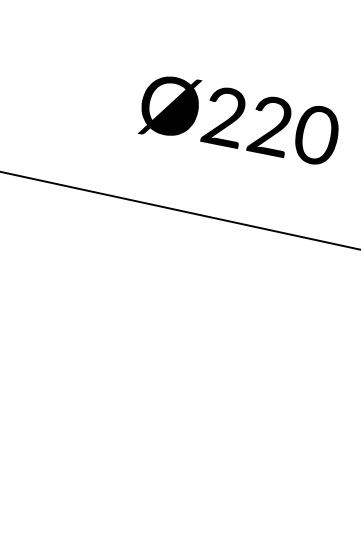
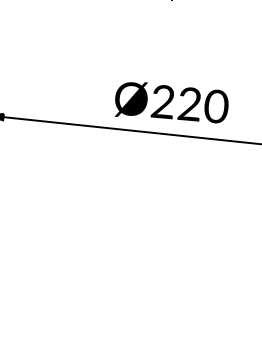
text: (239, 119) -> (171, 102), moved

